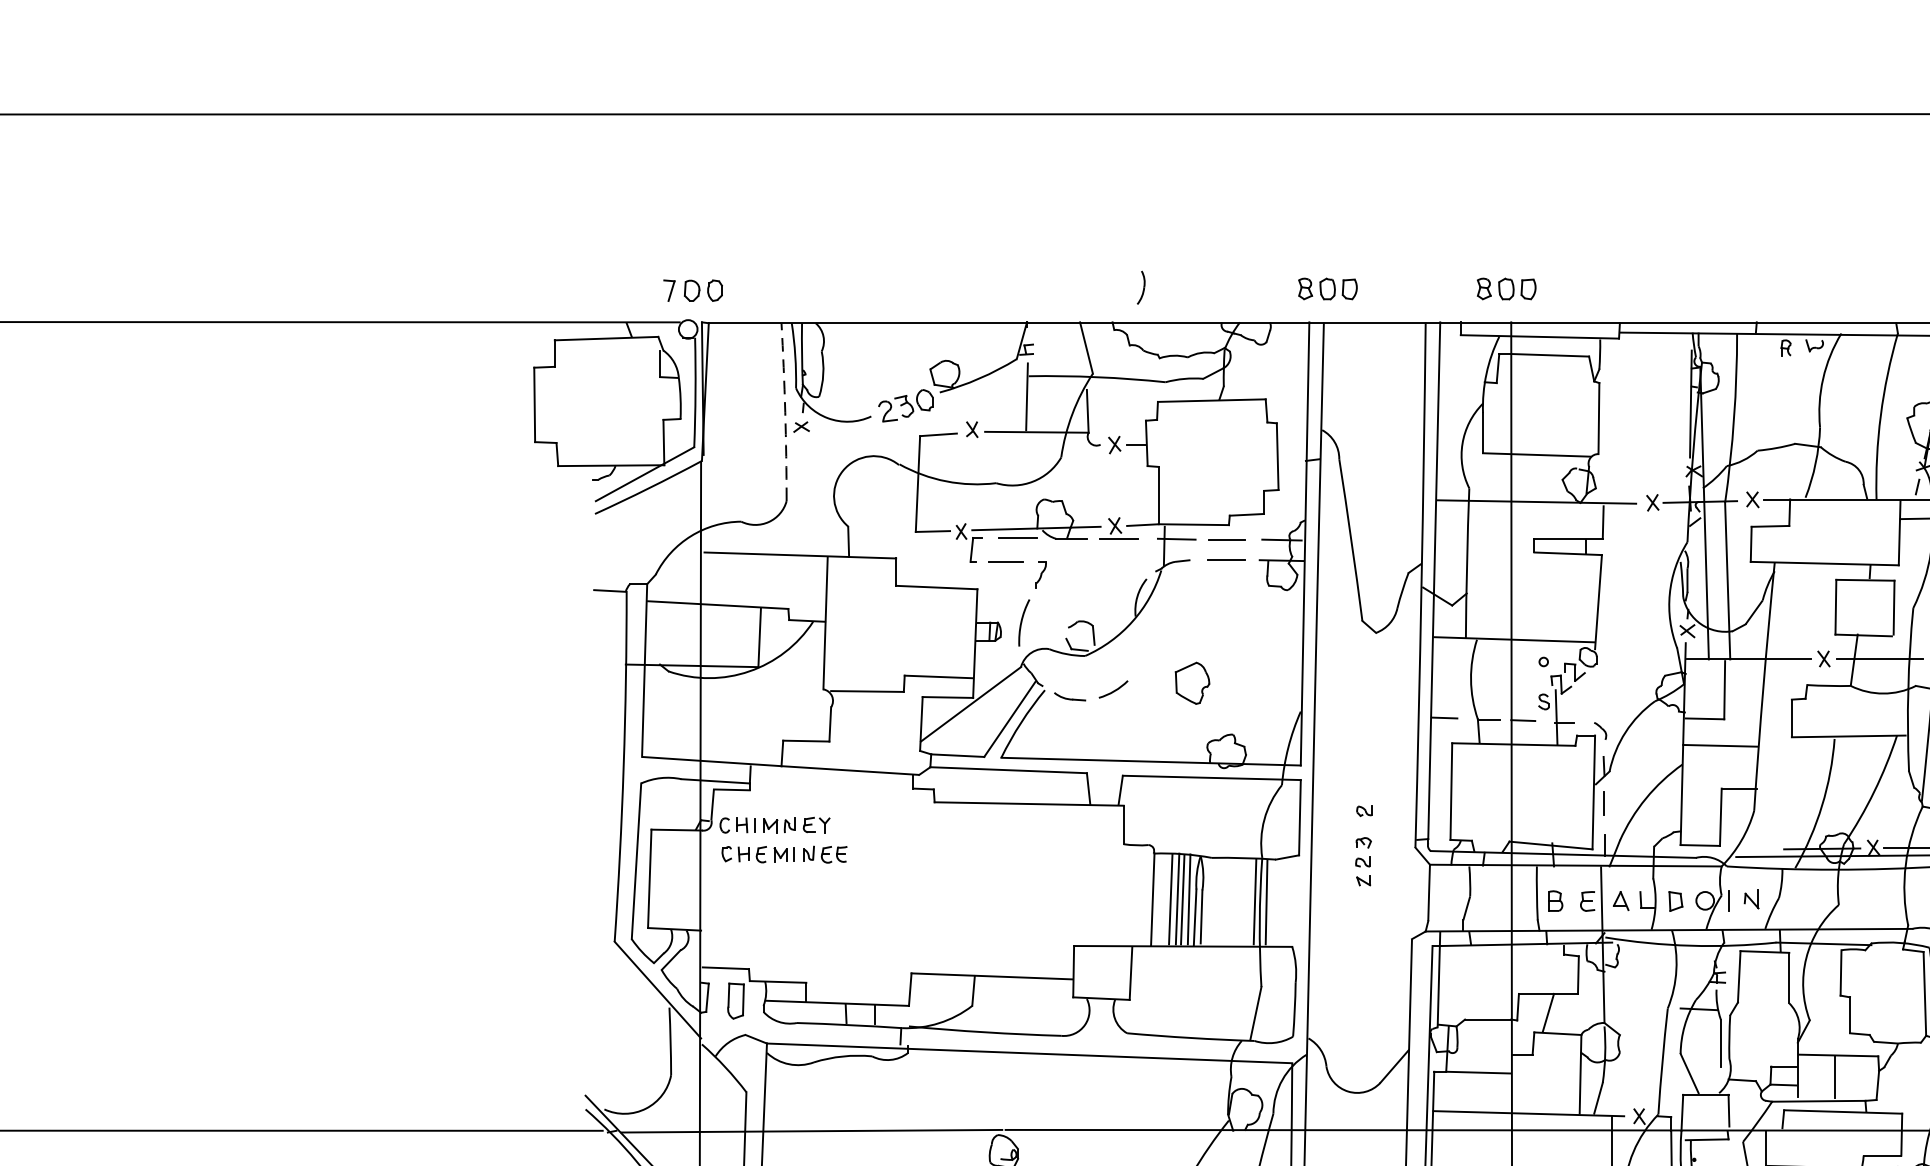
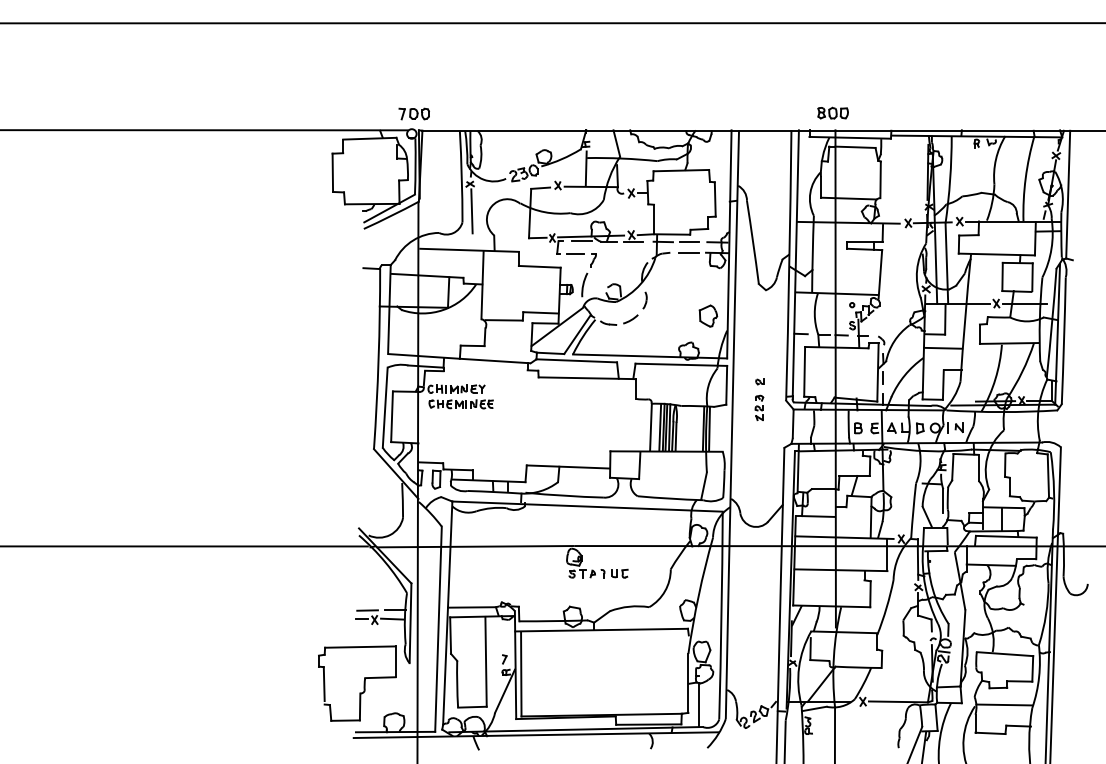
part: (1140, 287) -> (644, 300), moved
part: (1326, 287) -> (740, 112), removed
arc: (784, 412) -> (461, 176), dashed -> solid
line: (804, 480) -> (471, 211), added
part: (1192, 682) -> (708, 315), moved

